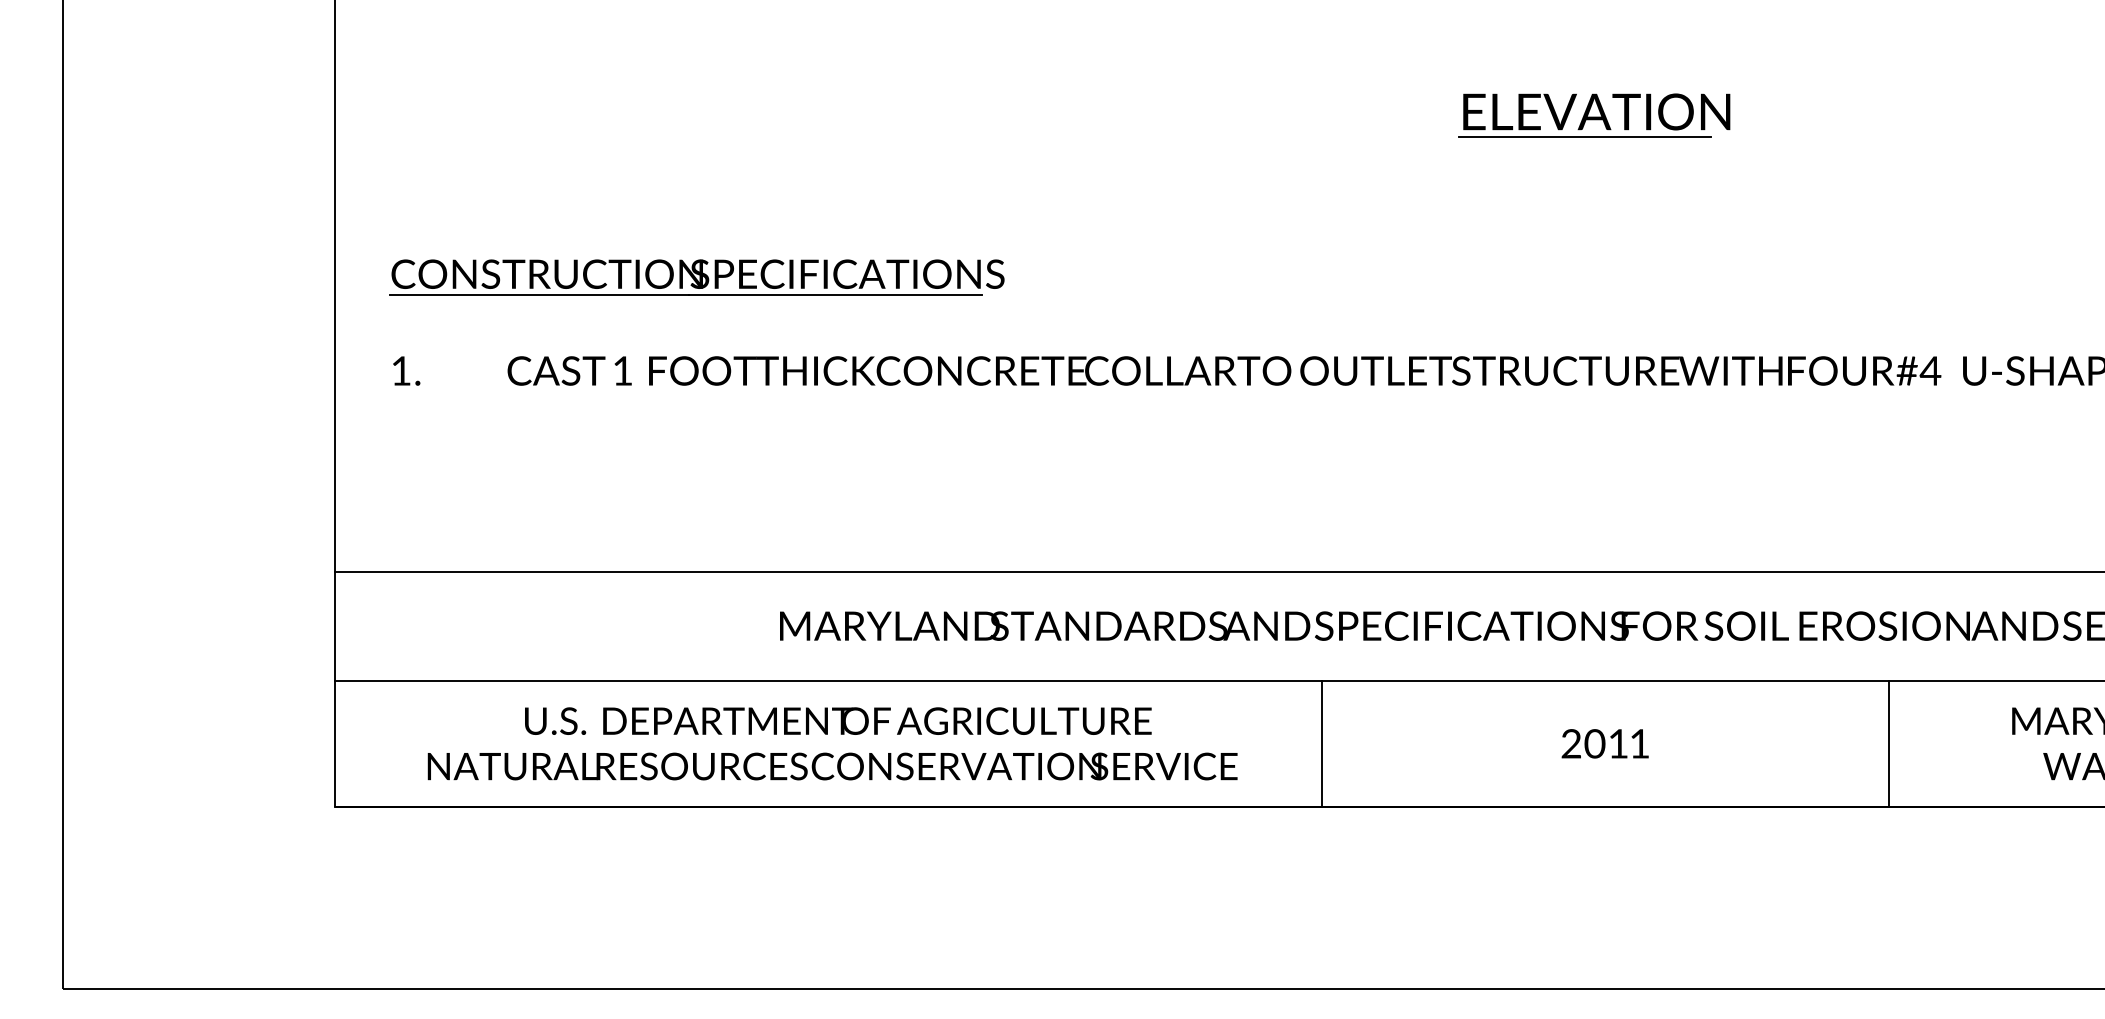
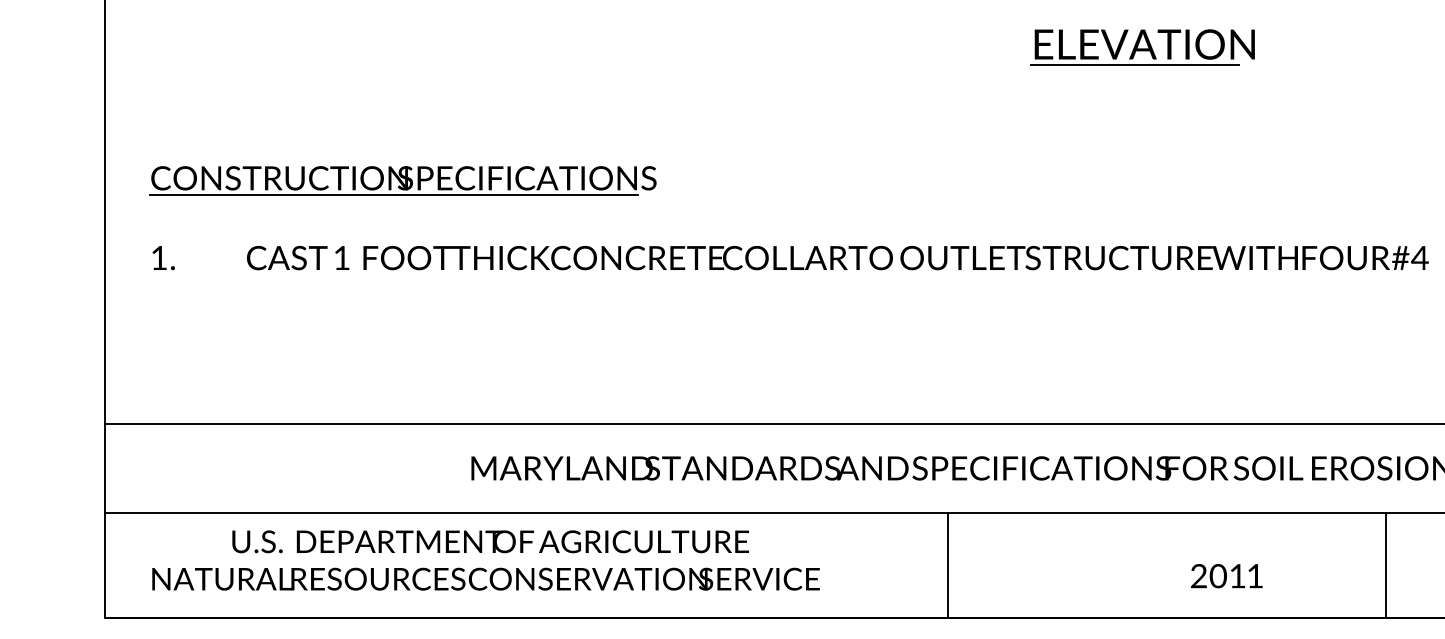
text: (832, 743) -> (485, 560), moved
line: (1321, 743) -> (947, 565), moved
text: (1604, 743) -> (1226, 575), moved

